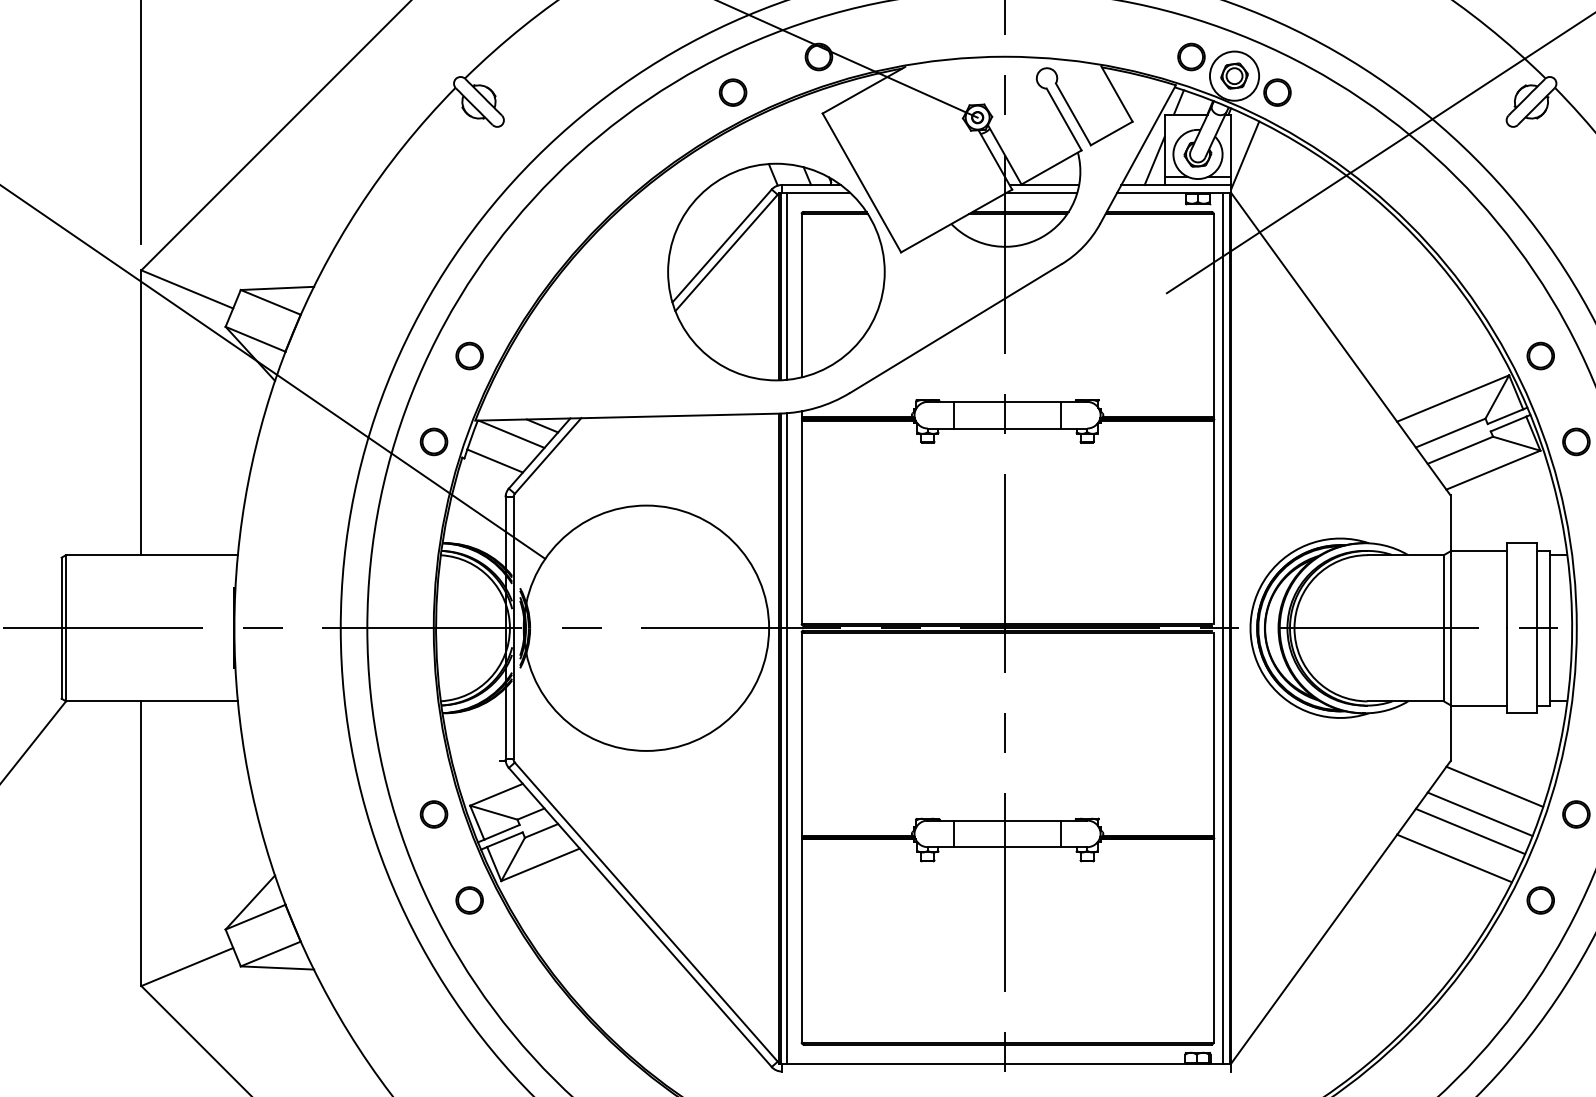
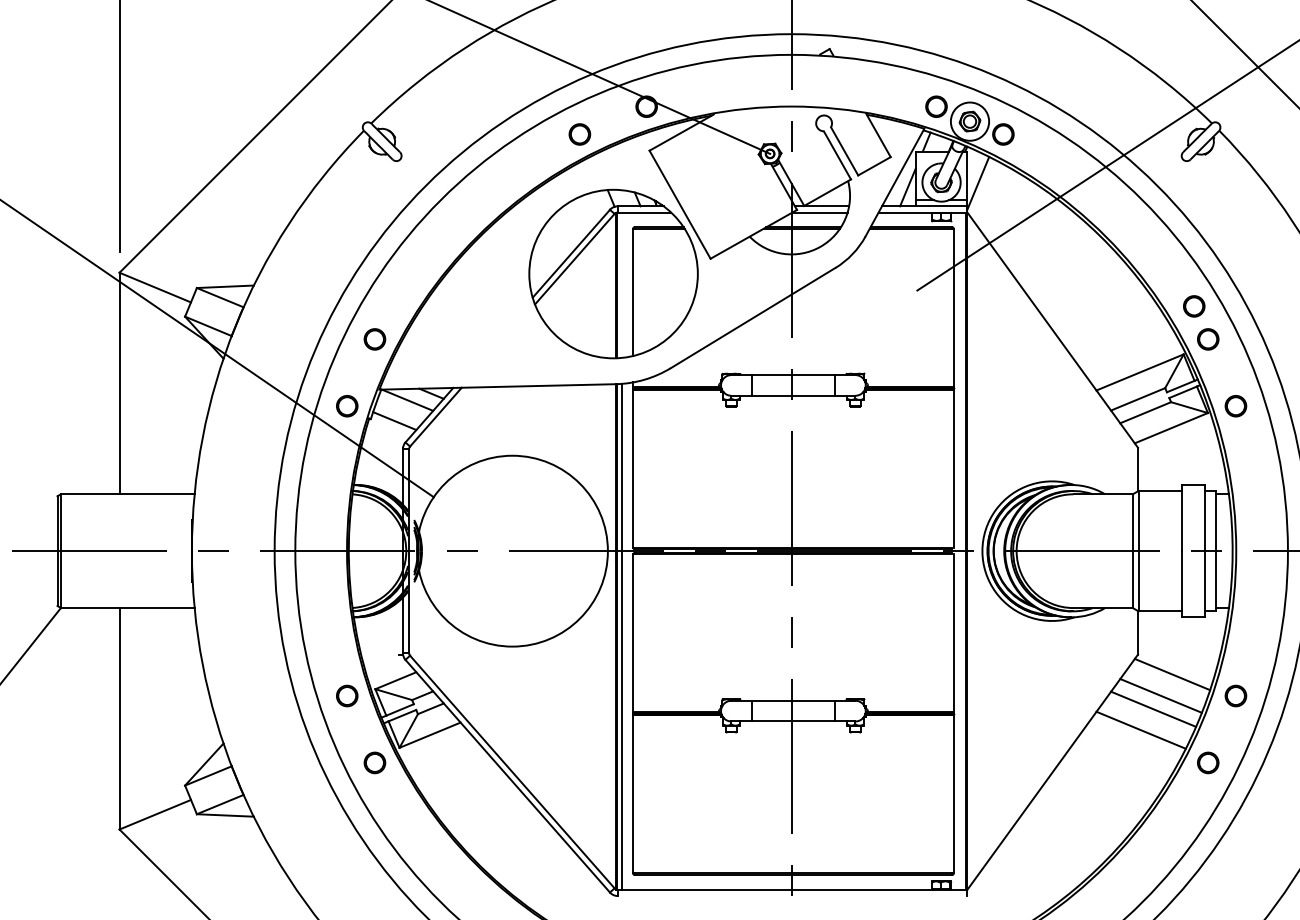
line: (787, 285) -> (622, 284), removed
circle: (1523, 313) -> (1194, 306), added
line: (1223, 627) -> (961, 550), removed

